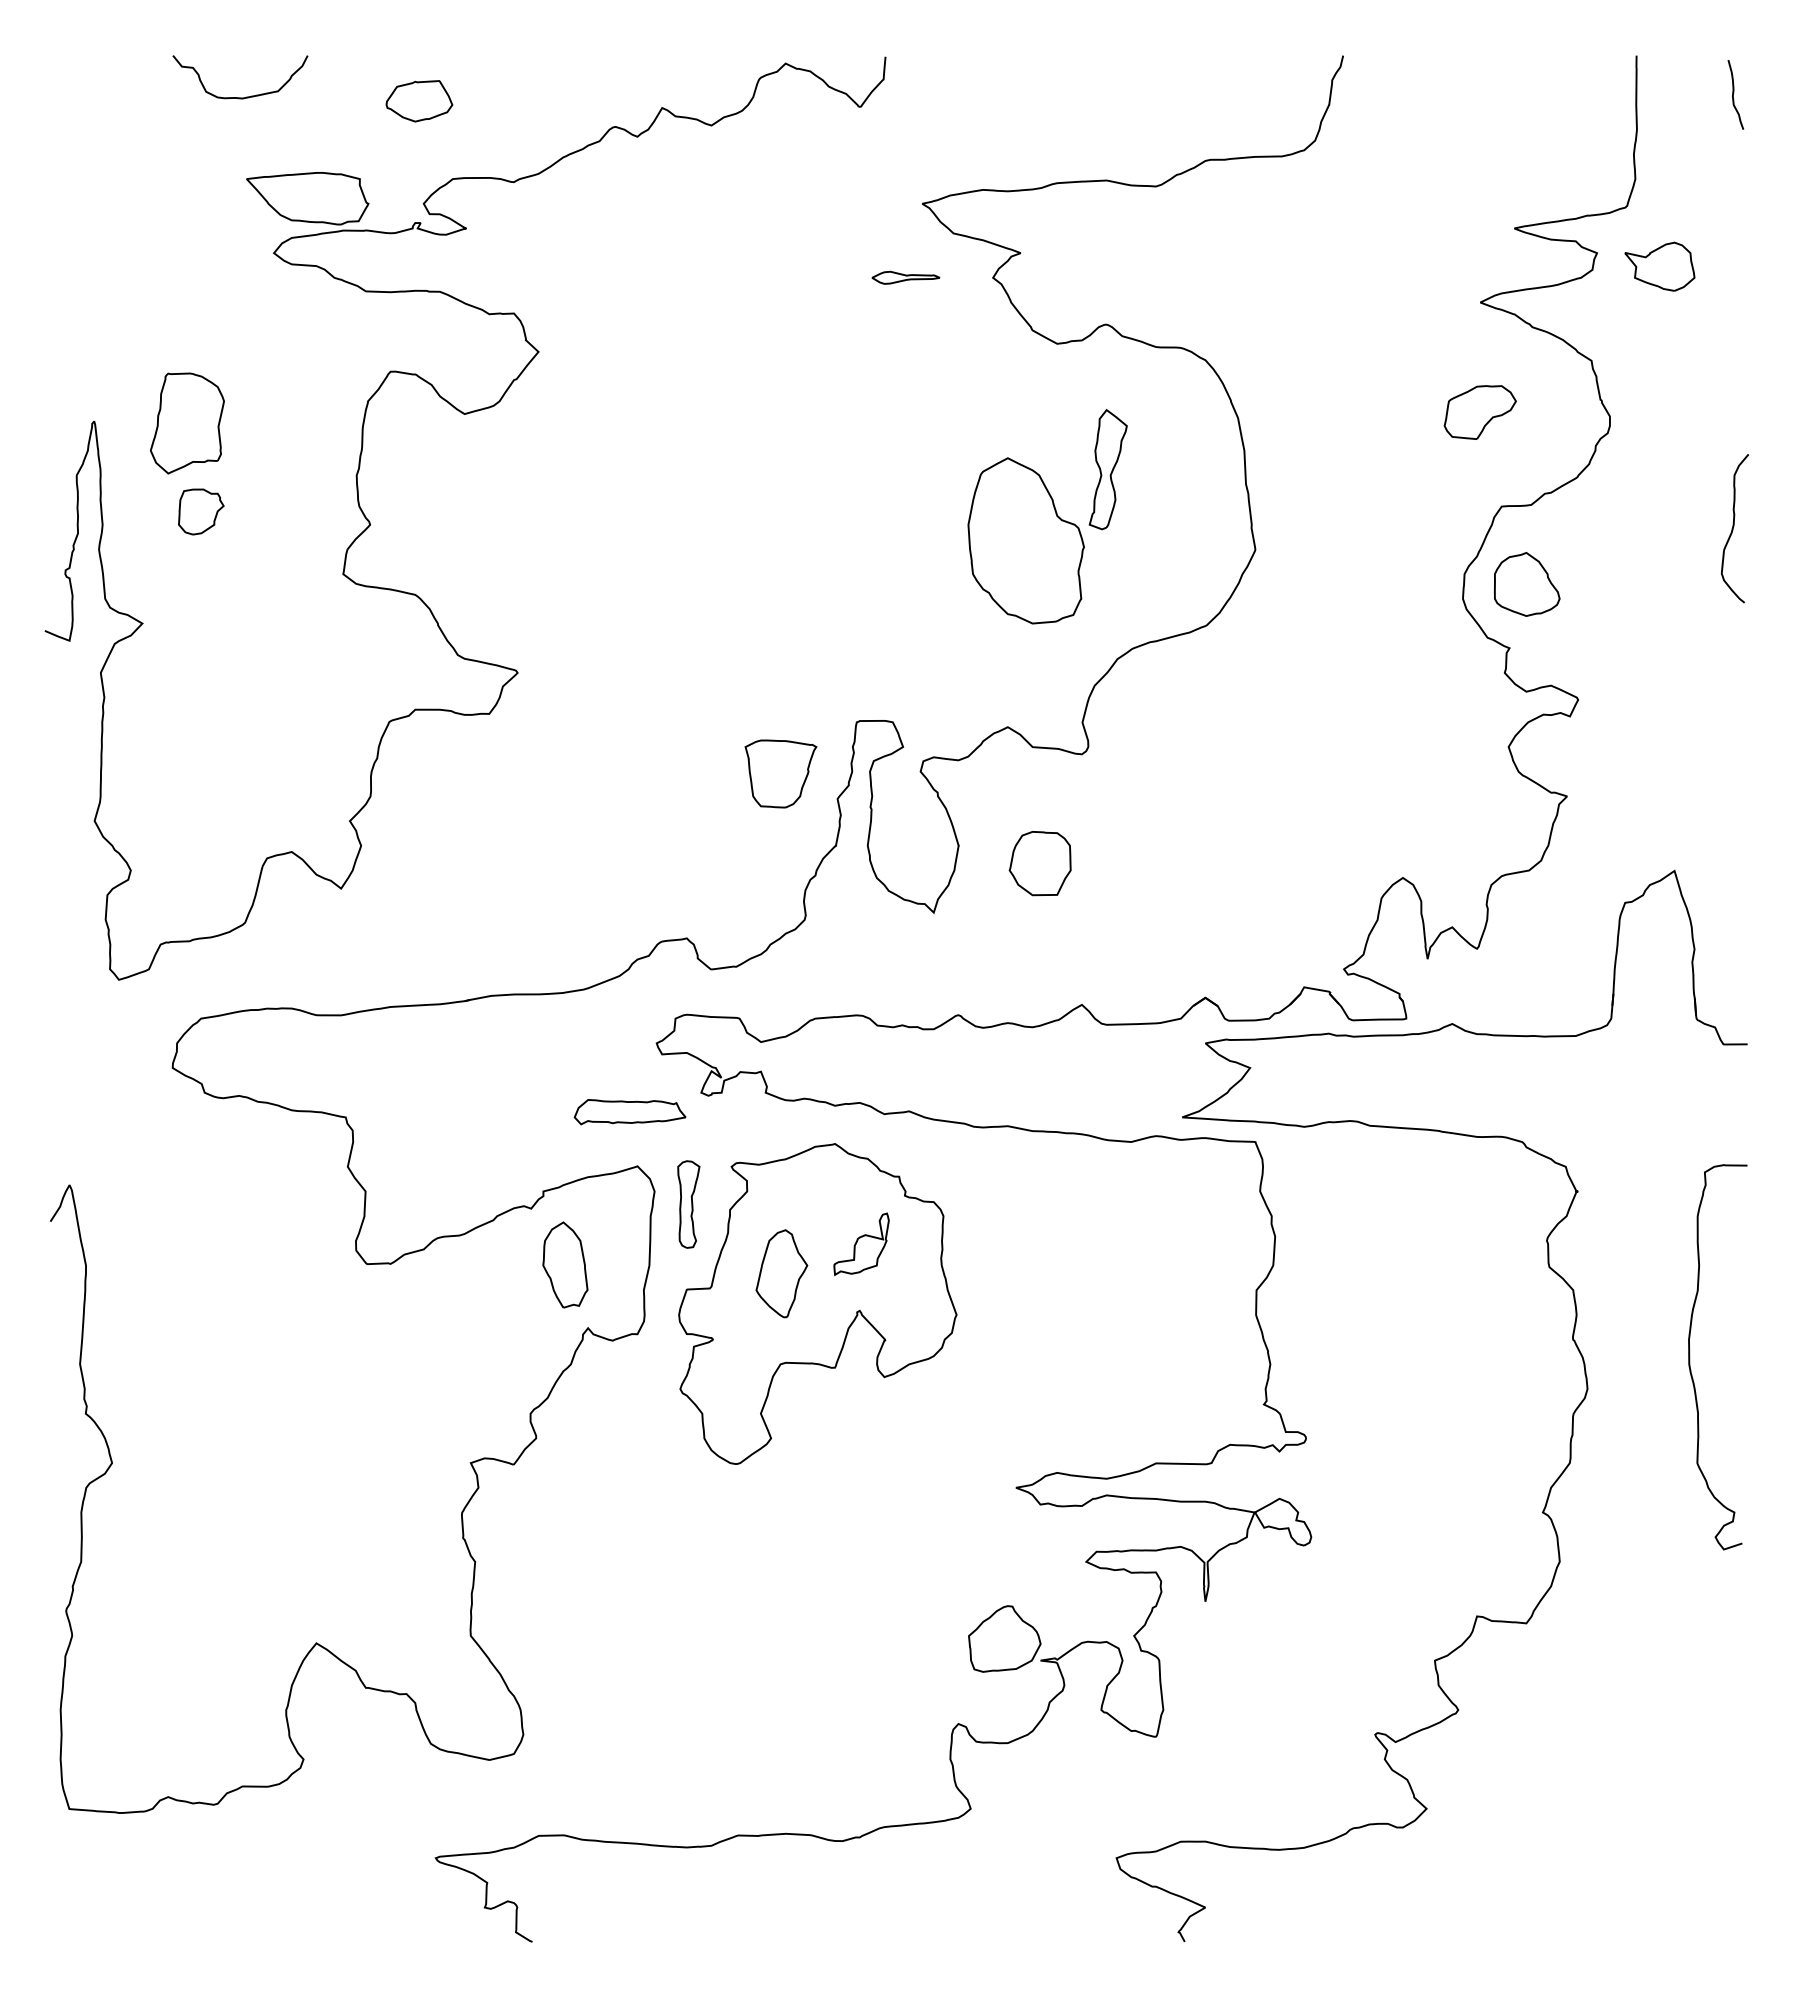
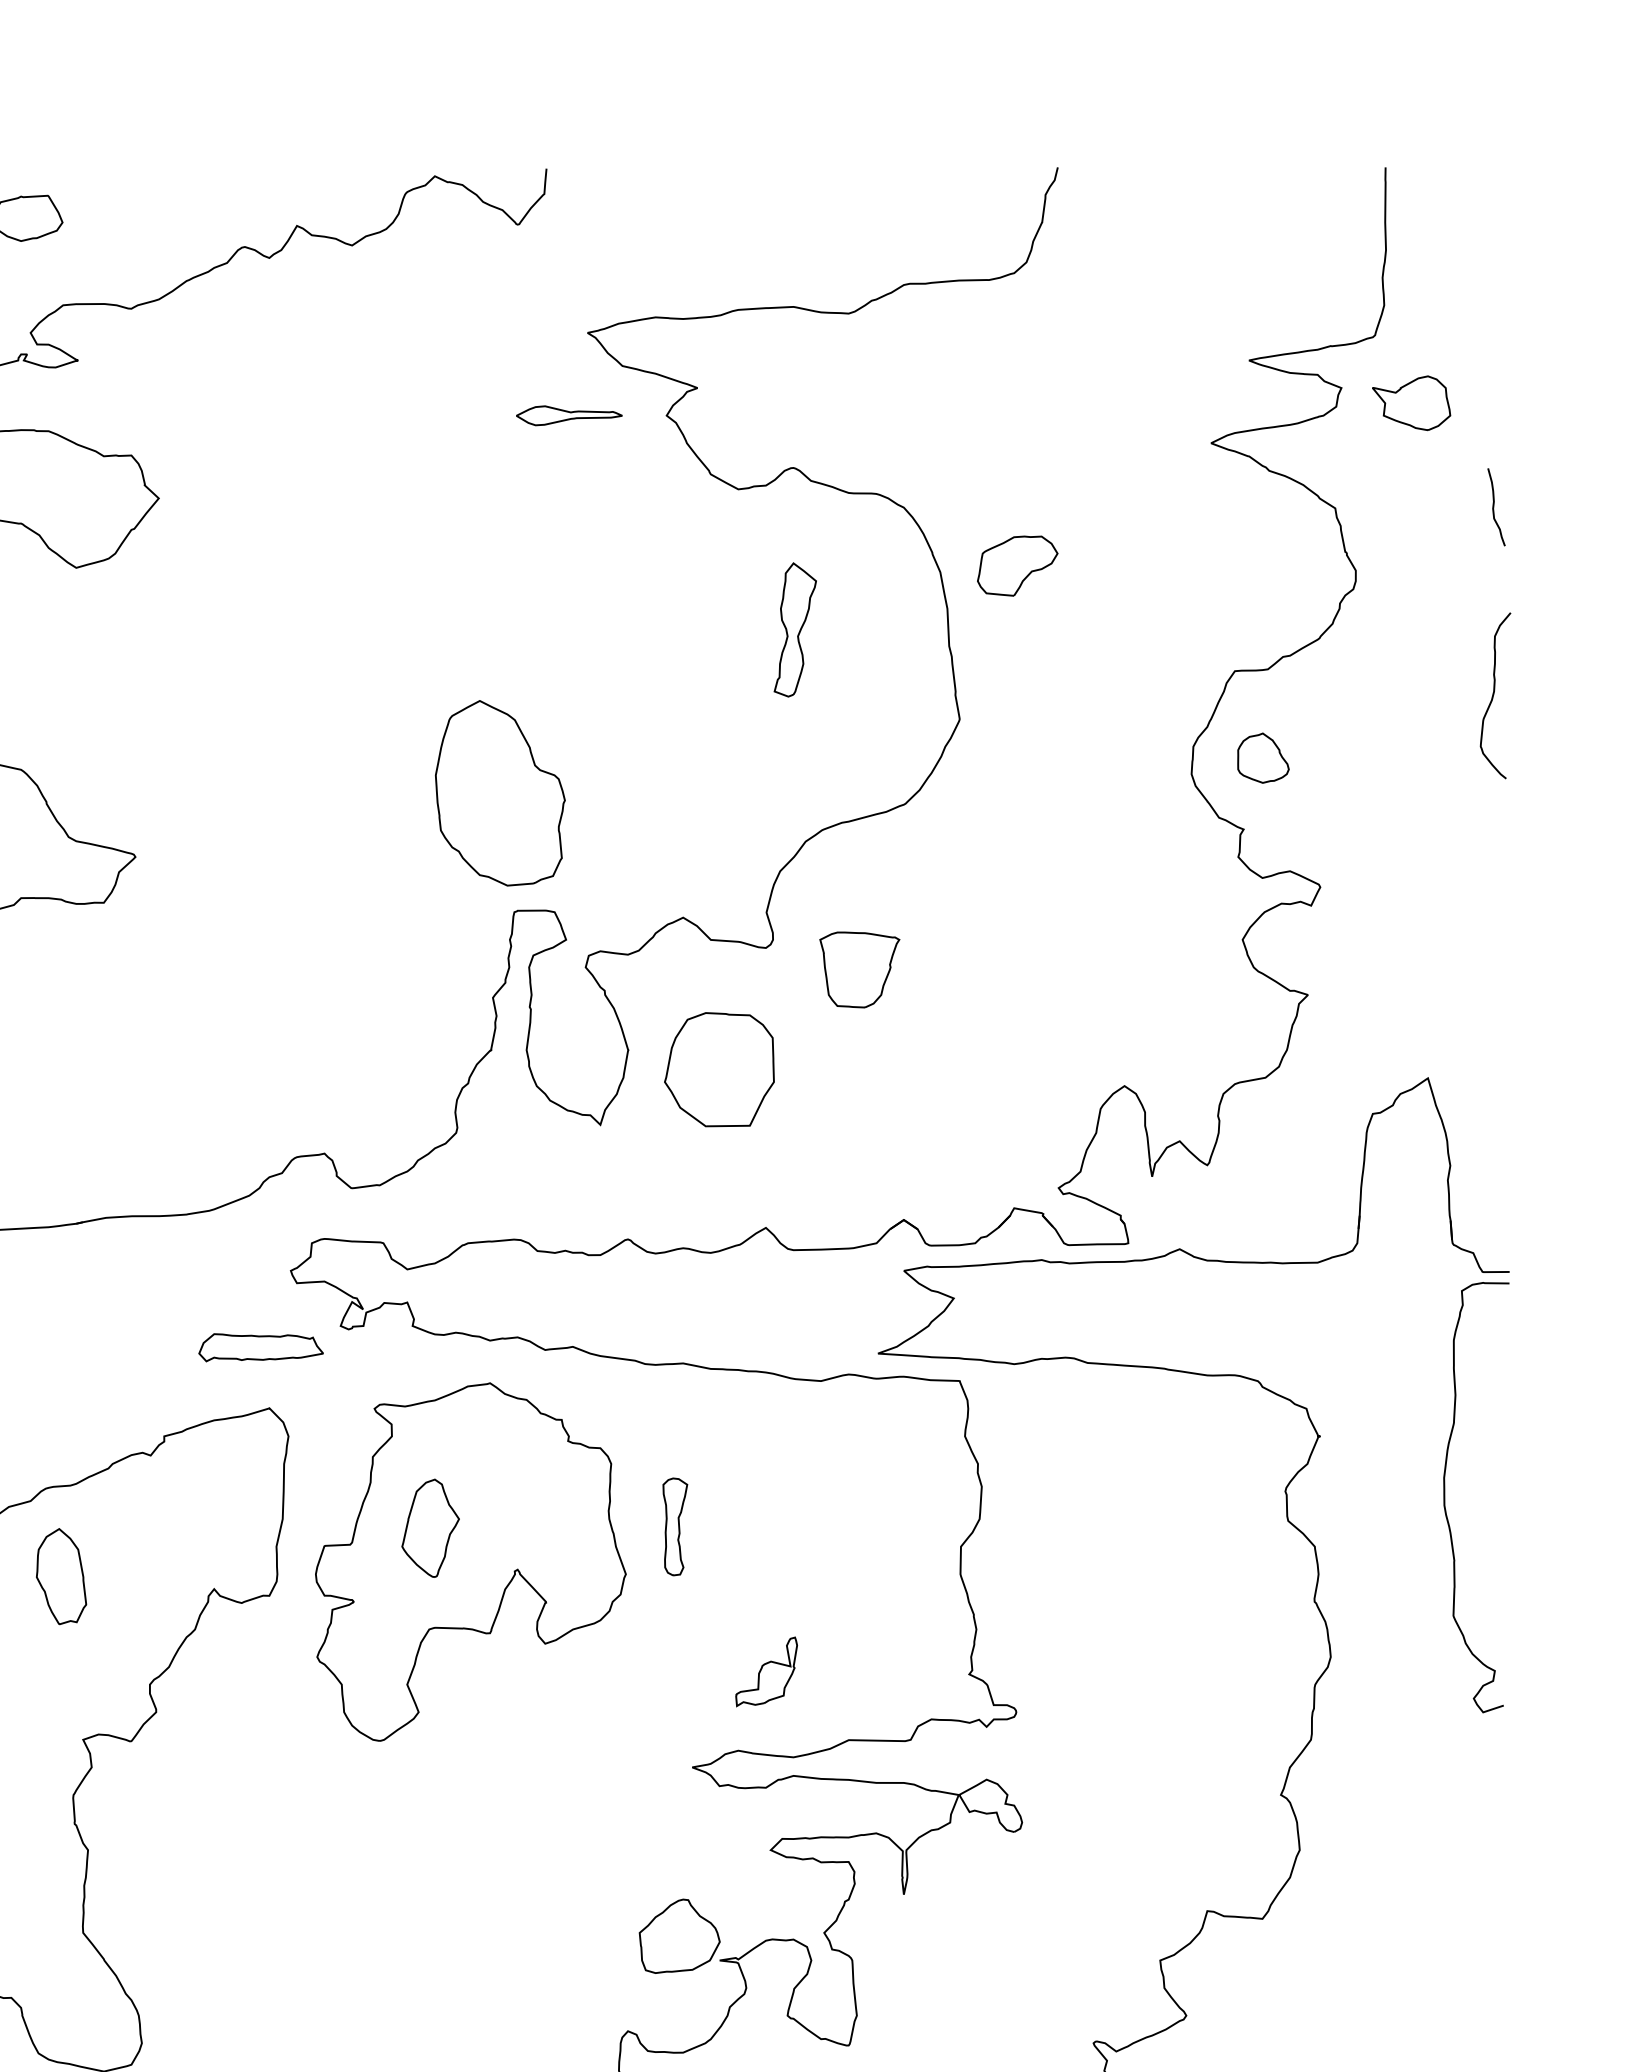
curve: (1733, 94) -> (1493, 506), moved
part: (905, 277) -> (568, 415), size x1.4
part: (1479, 412) -> (1016, 566), moved
part: (1025, 540) -> (499, 792), moved
part: (1527, 584) -> (1263, 758), size x0.7
part: (780, 773) -> (859, 969), moved
part: (1039, 863) -> (718, 1069), size x1.6
part: (688, 1204) -> (674, 1526), moved
part: (861, 1244) -> (766, 1672), moved
part: (565, 1264) -> (61, 1576), moved
curve: (1690, 1357) -> (1445, 1497), moved

